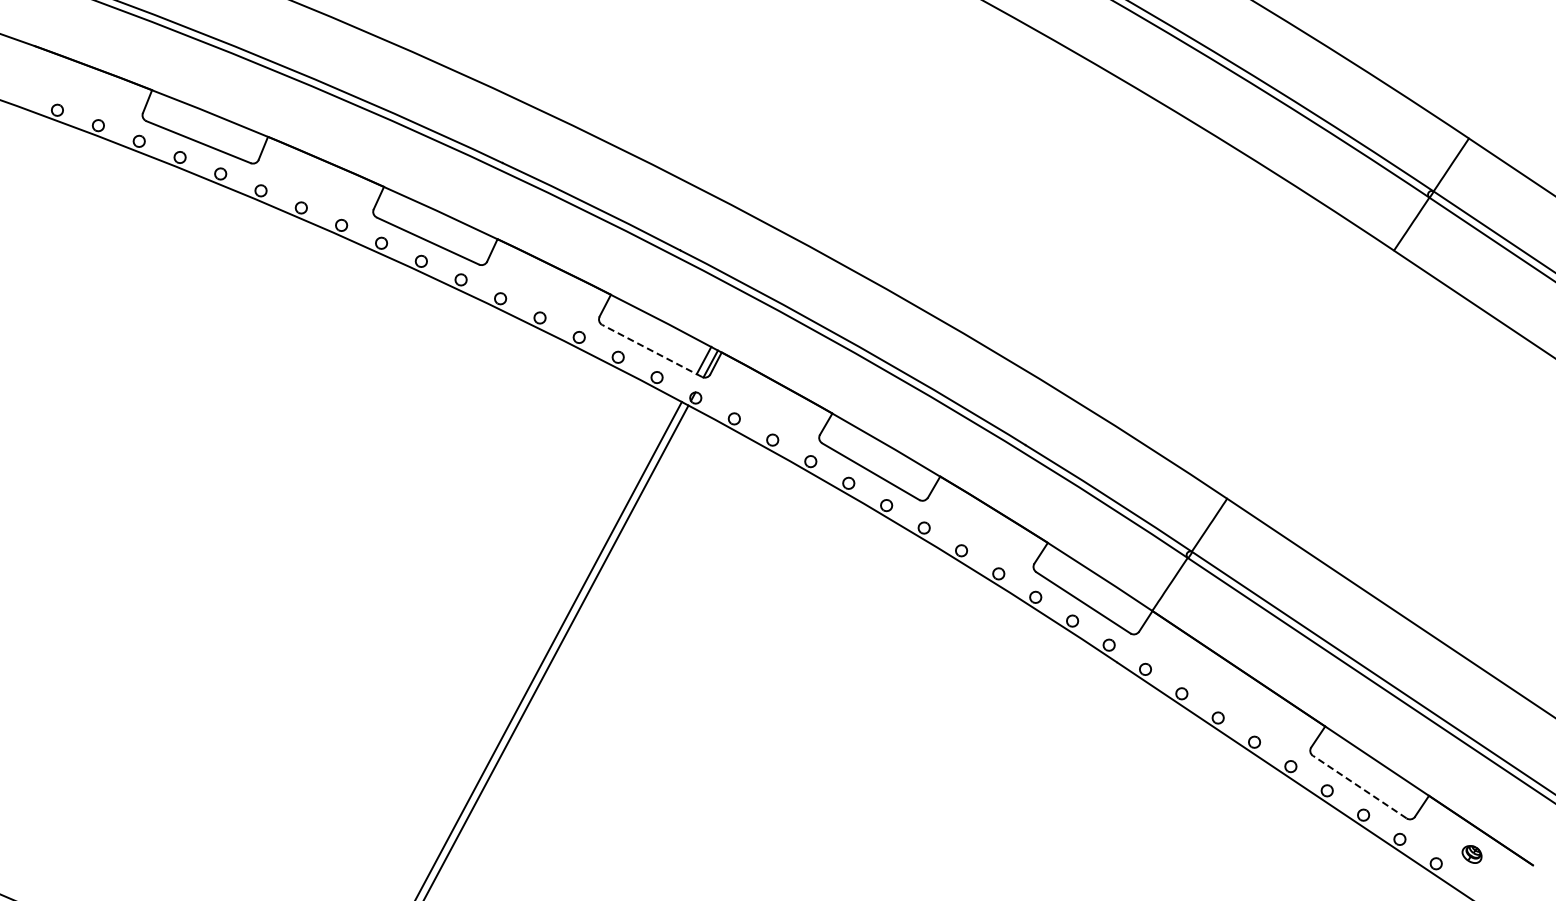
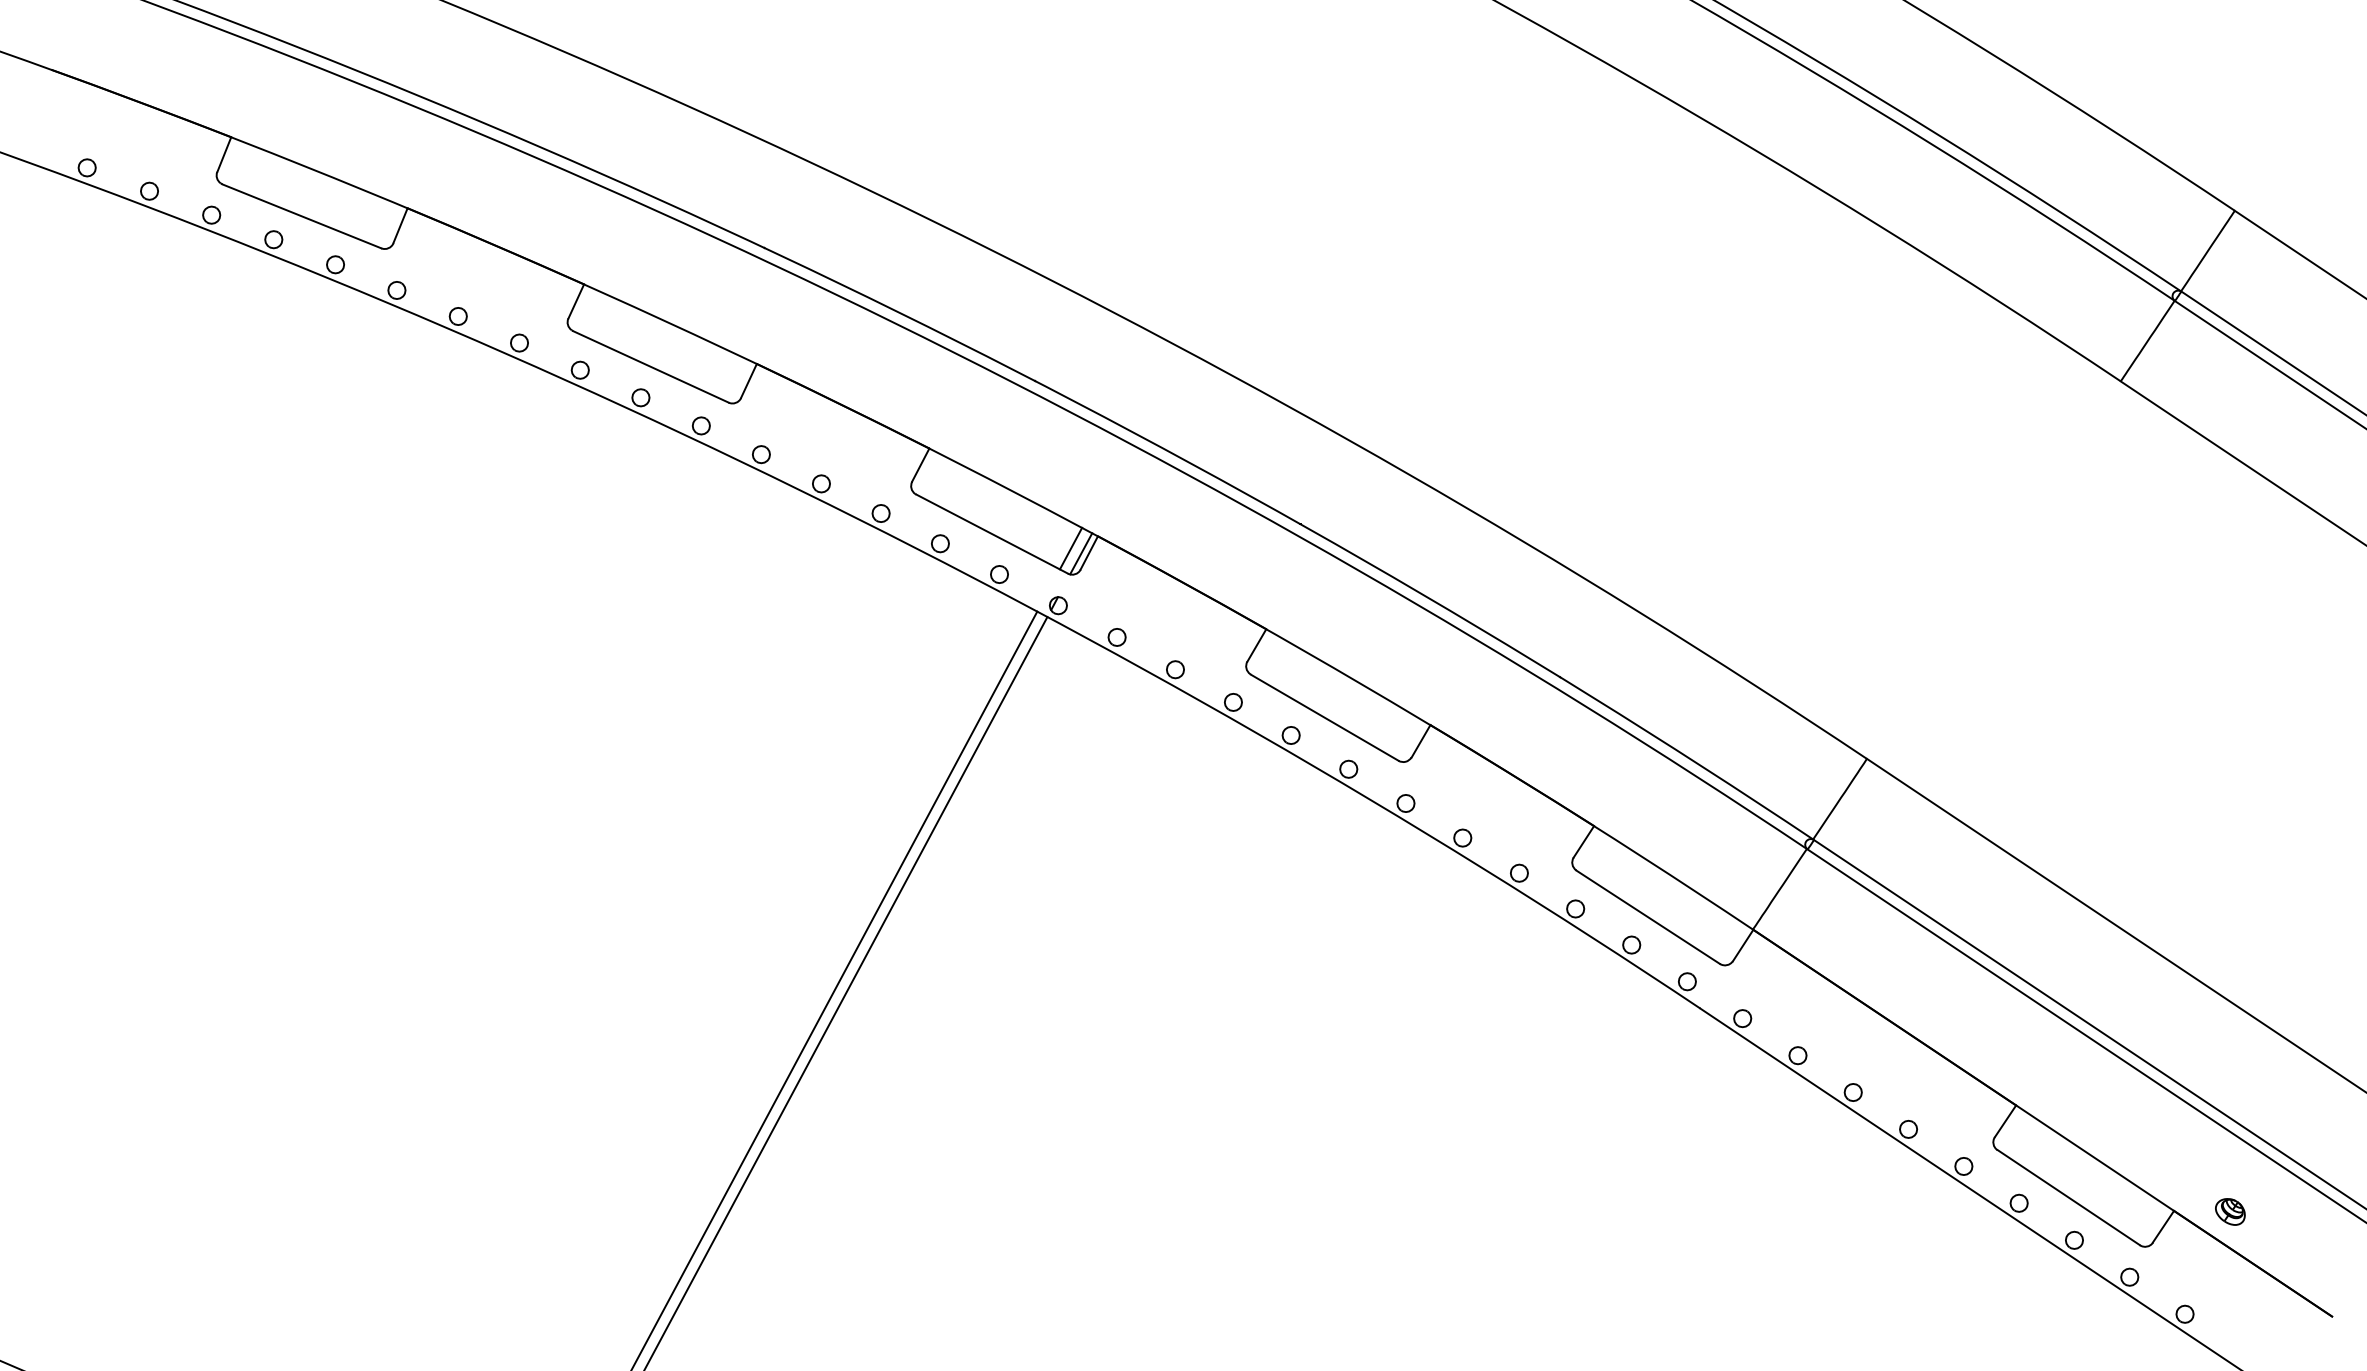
line: (651, 350) -> (991, 533), dashed -> solid
line: (1359, 786) -> (2068, 1196), dashed -> solid
part: (1471, 854) -> (2229, 1211), moved

